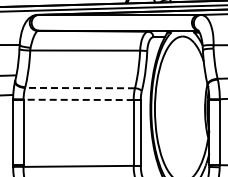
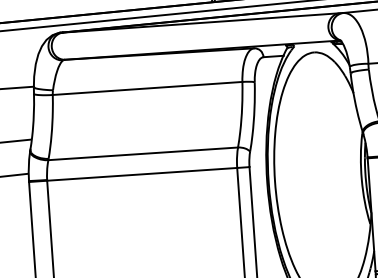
line: (80, 88) -> (144, 154), dashed -> solid
line: (78, 99) -> (141, 173), dashed -> solid

